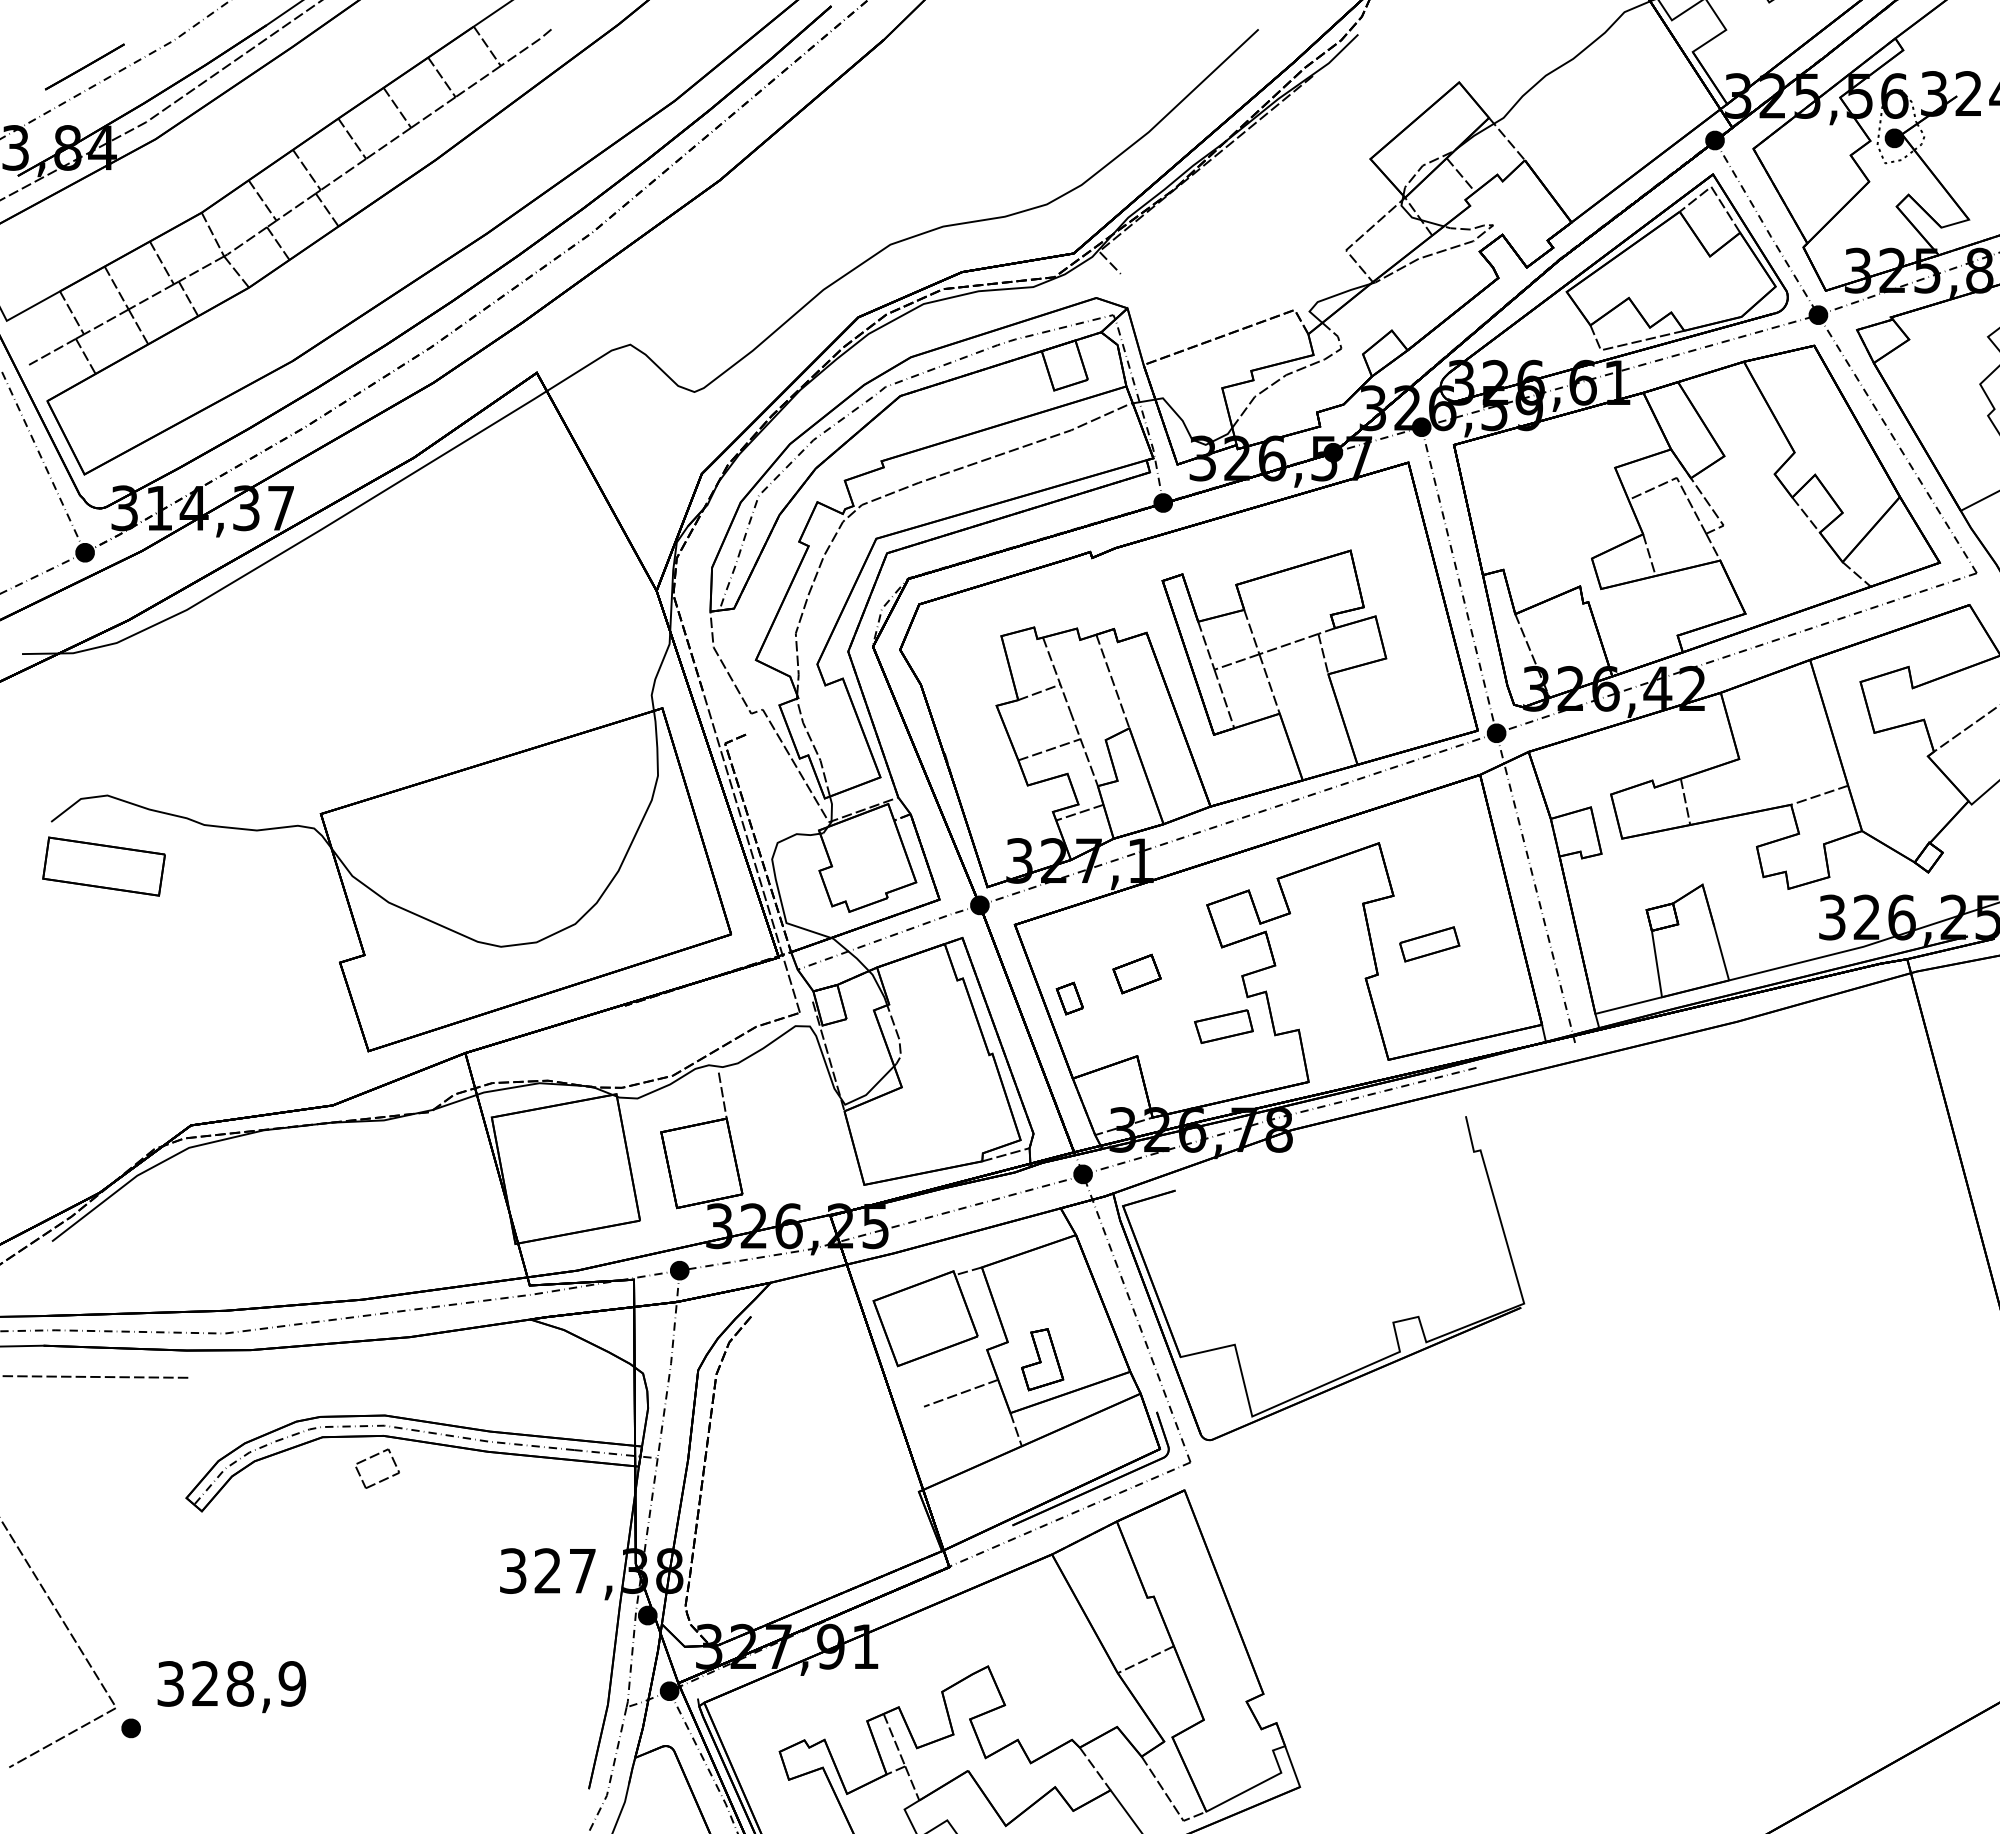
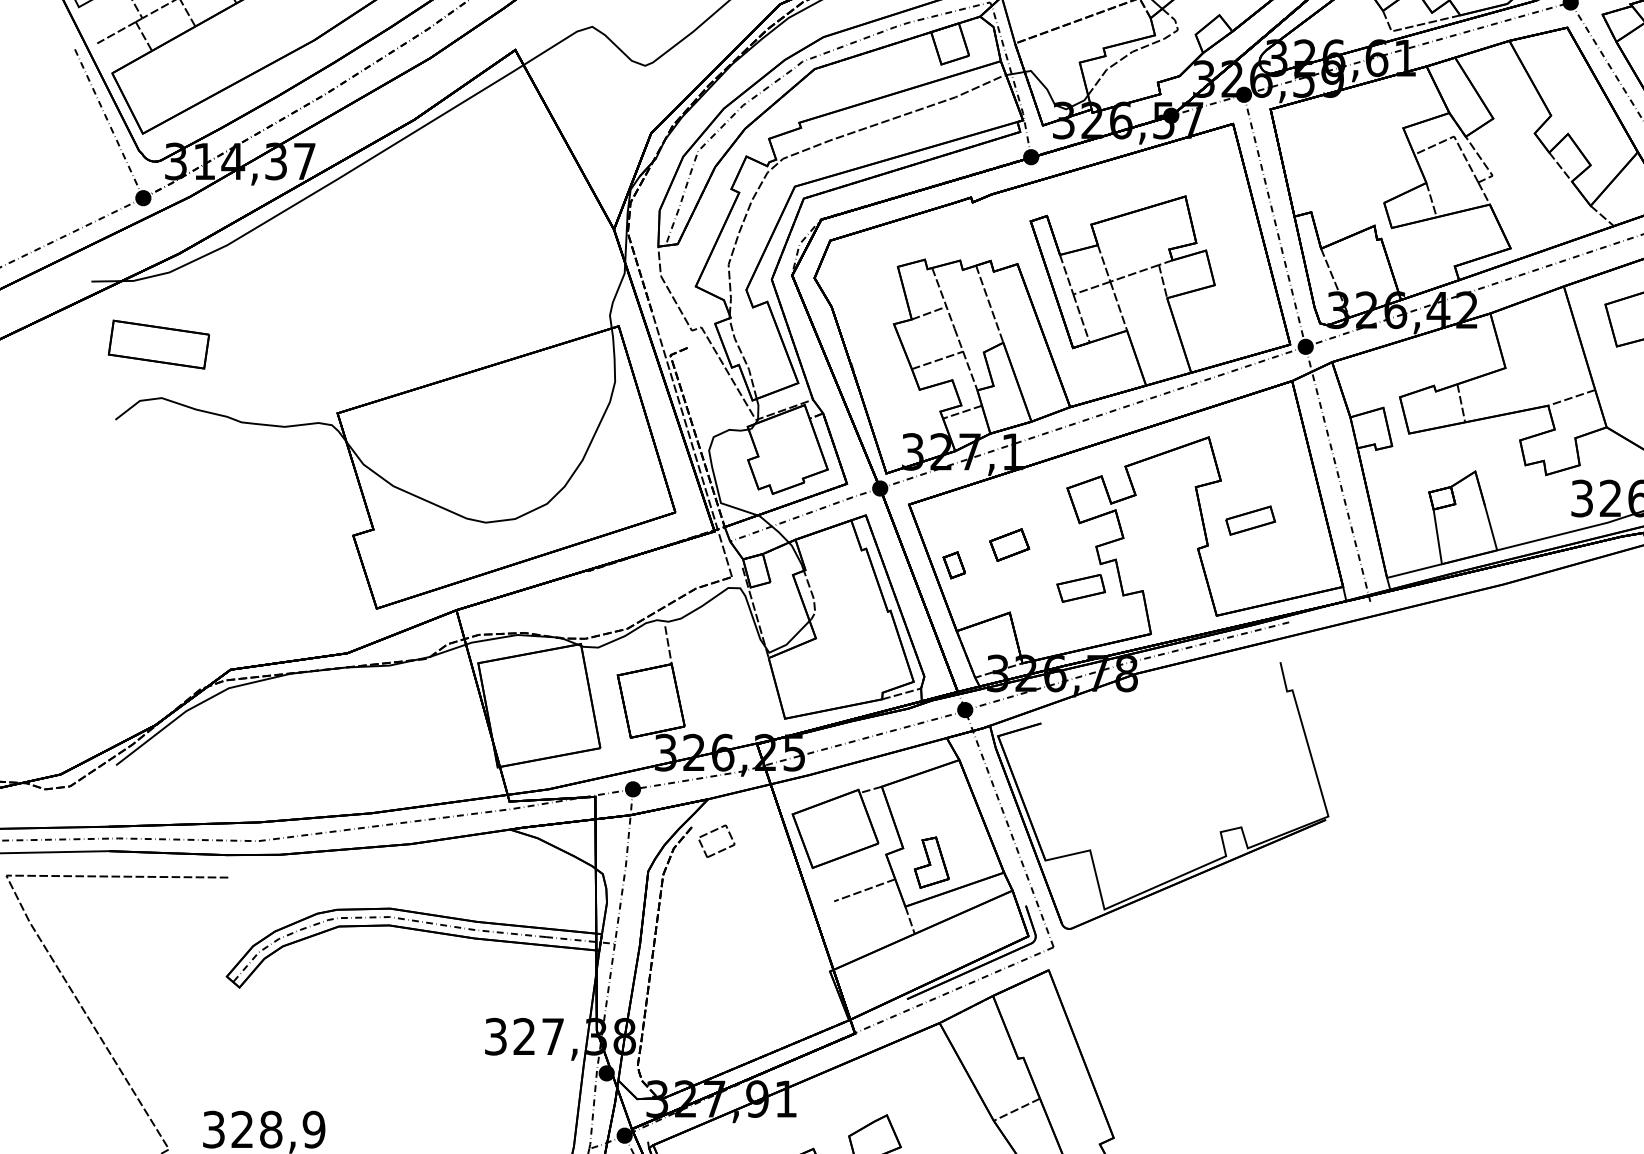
part: (103, 866) -> (158, 344), moved
part: (371, 1458) -> (711, 832), moved

